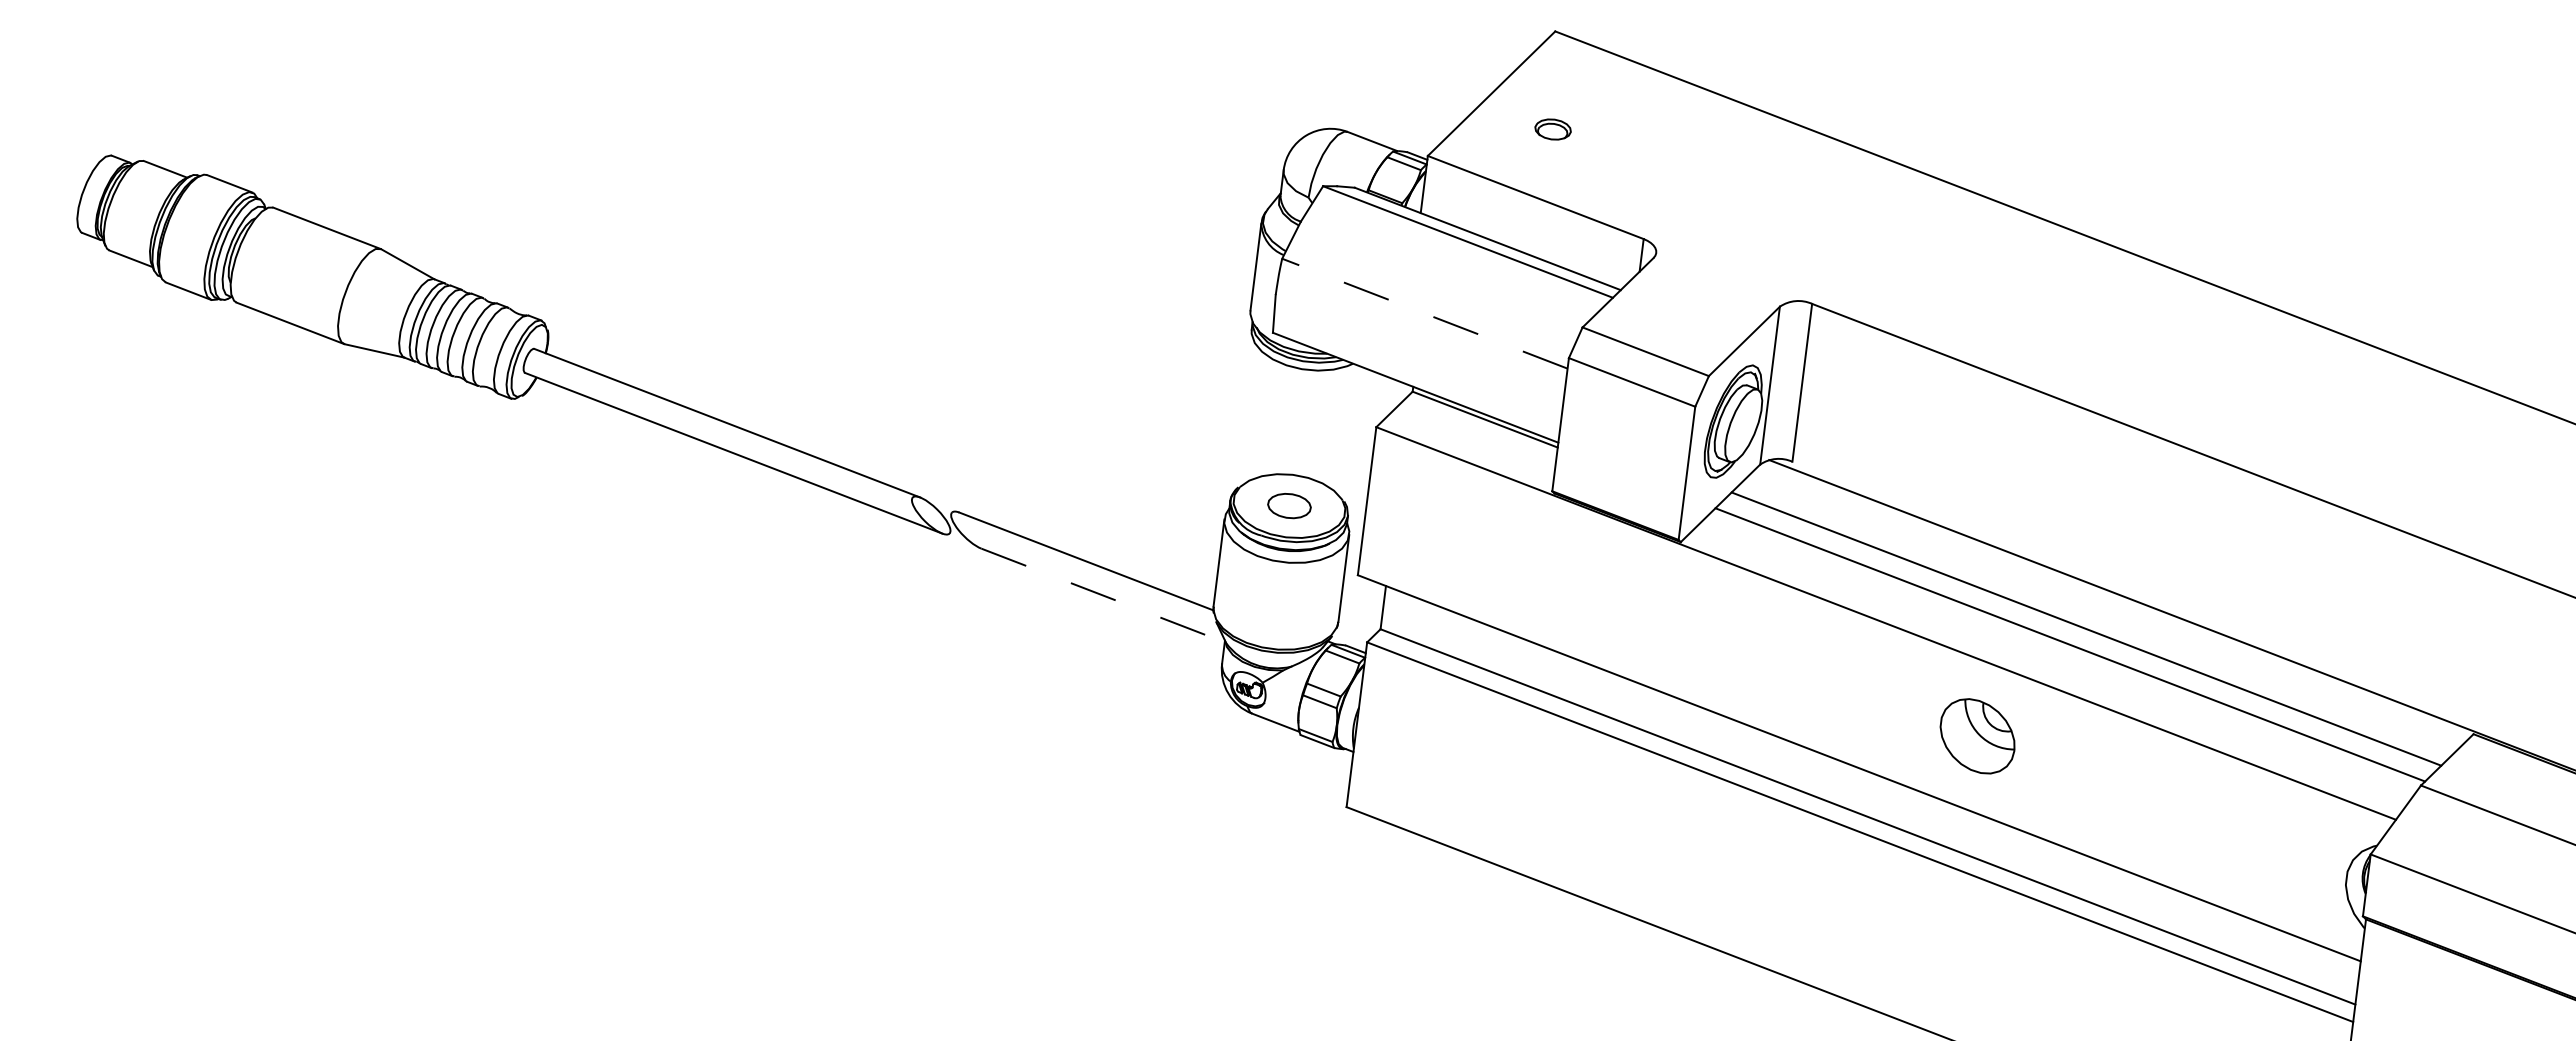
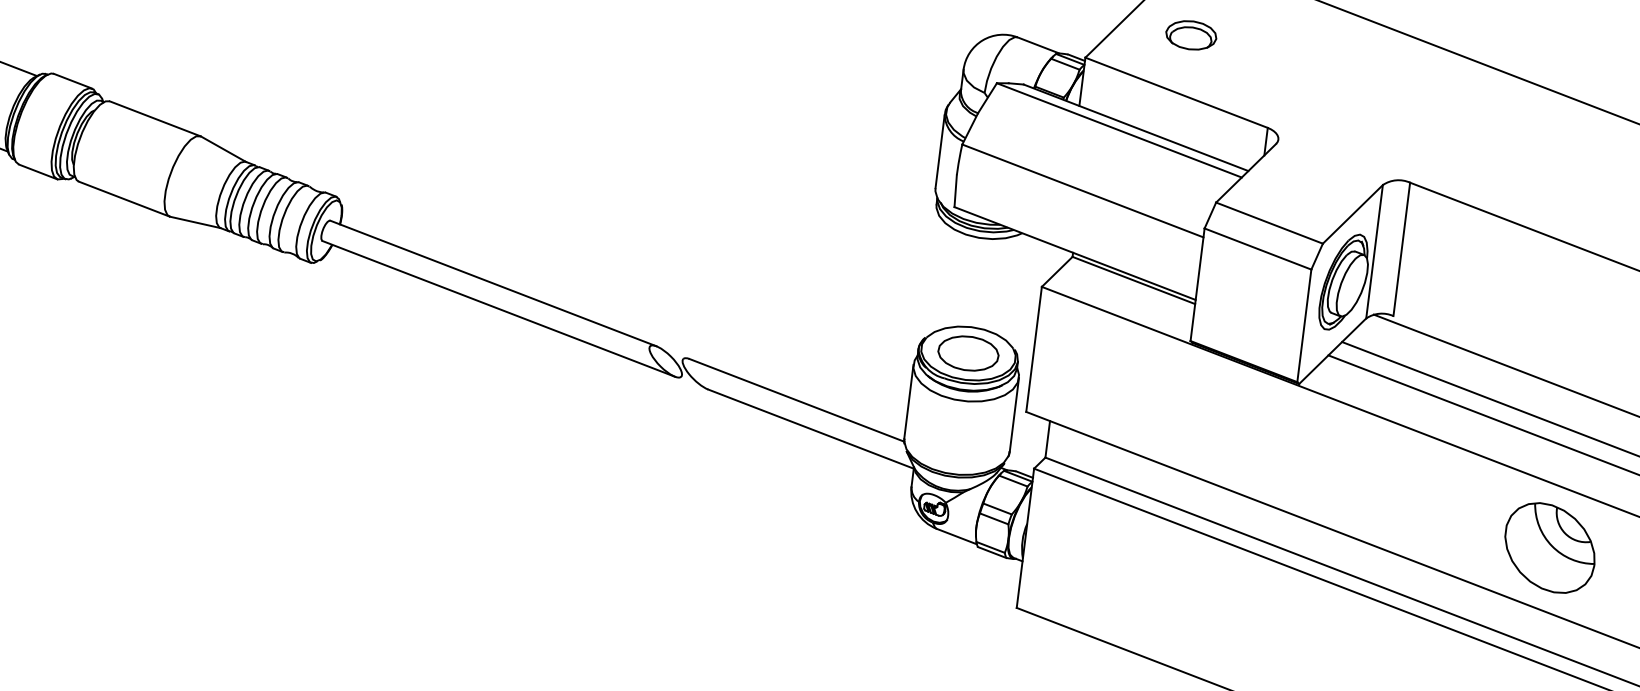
part: (1552, 129) -> (1190, 35), size x1.67
line: (1424, 313) -> (1082, 190), dashed -> solid
part: (1289, 505) -> (968, 353), size x1.67
line: (1103, 595) -> (811, 429), dashed -> solid
part: (1977, 736) -> (1549, 548), size x1.43

